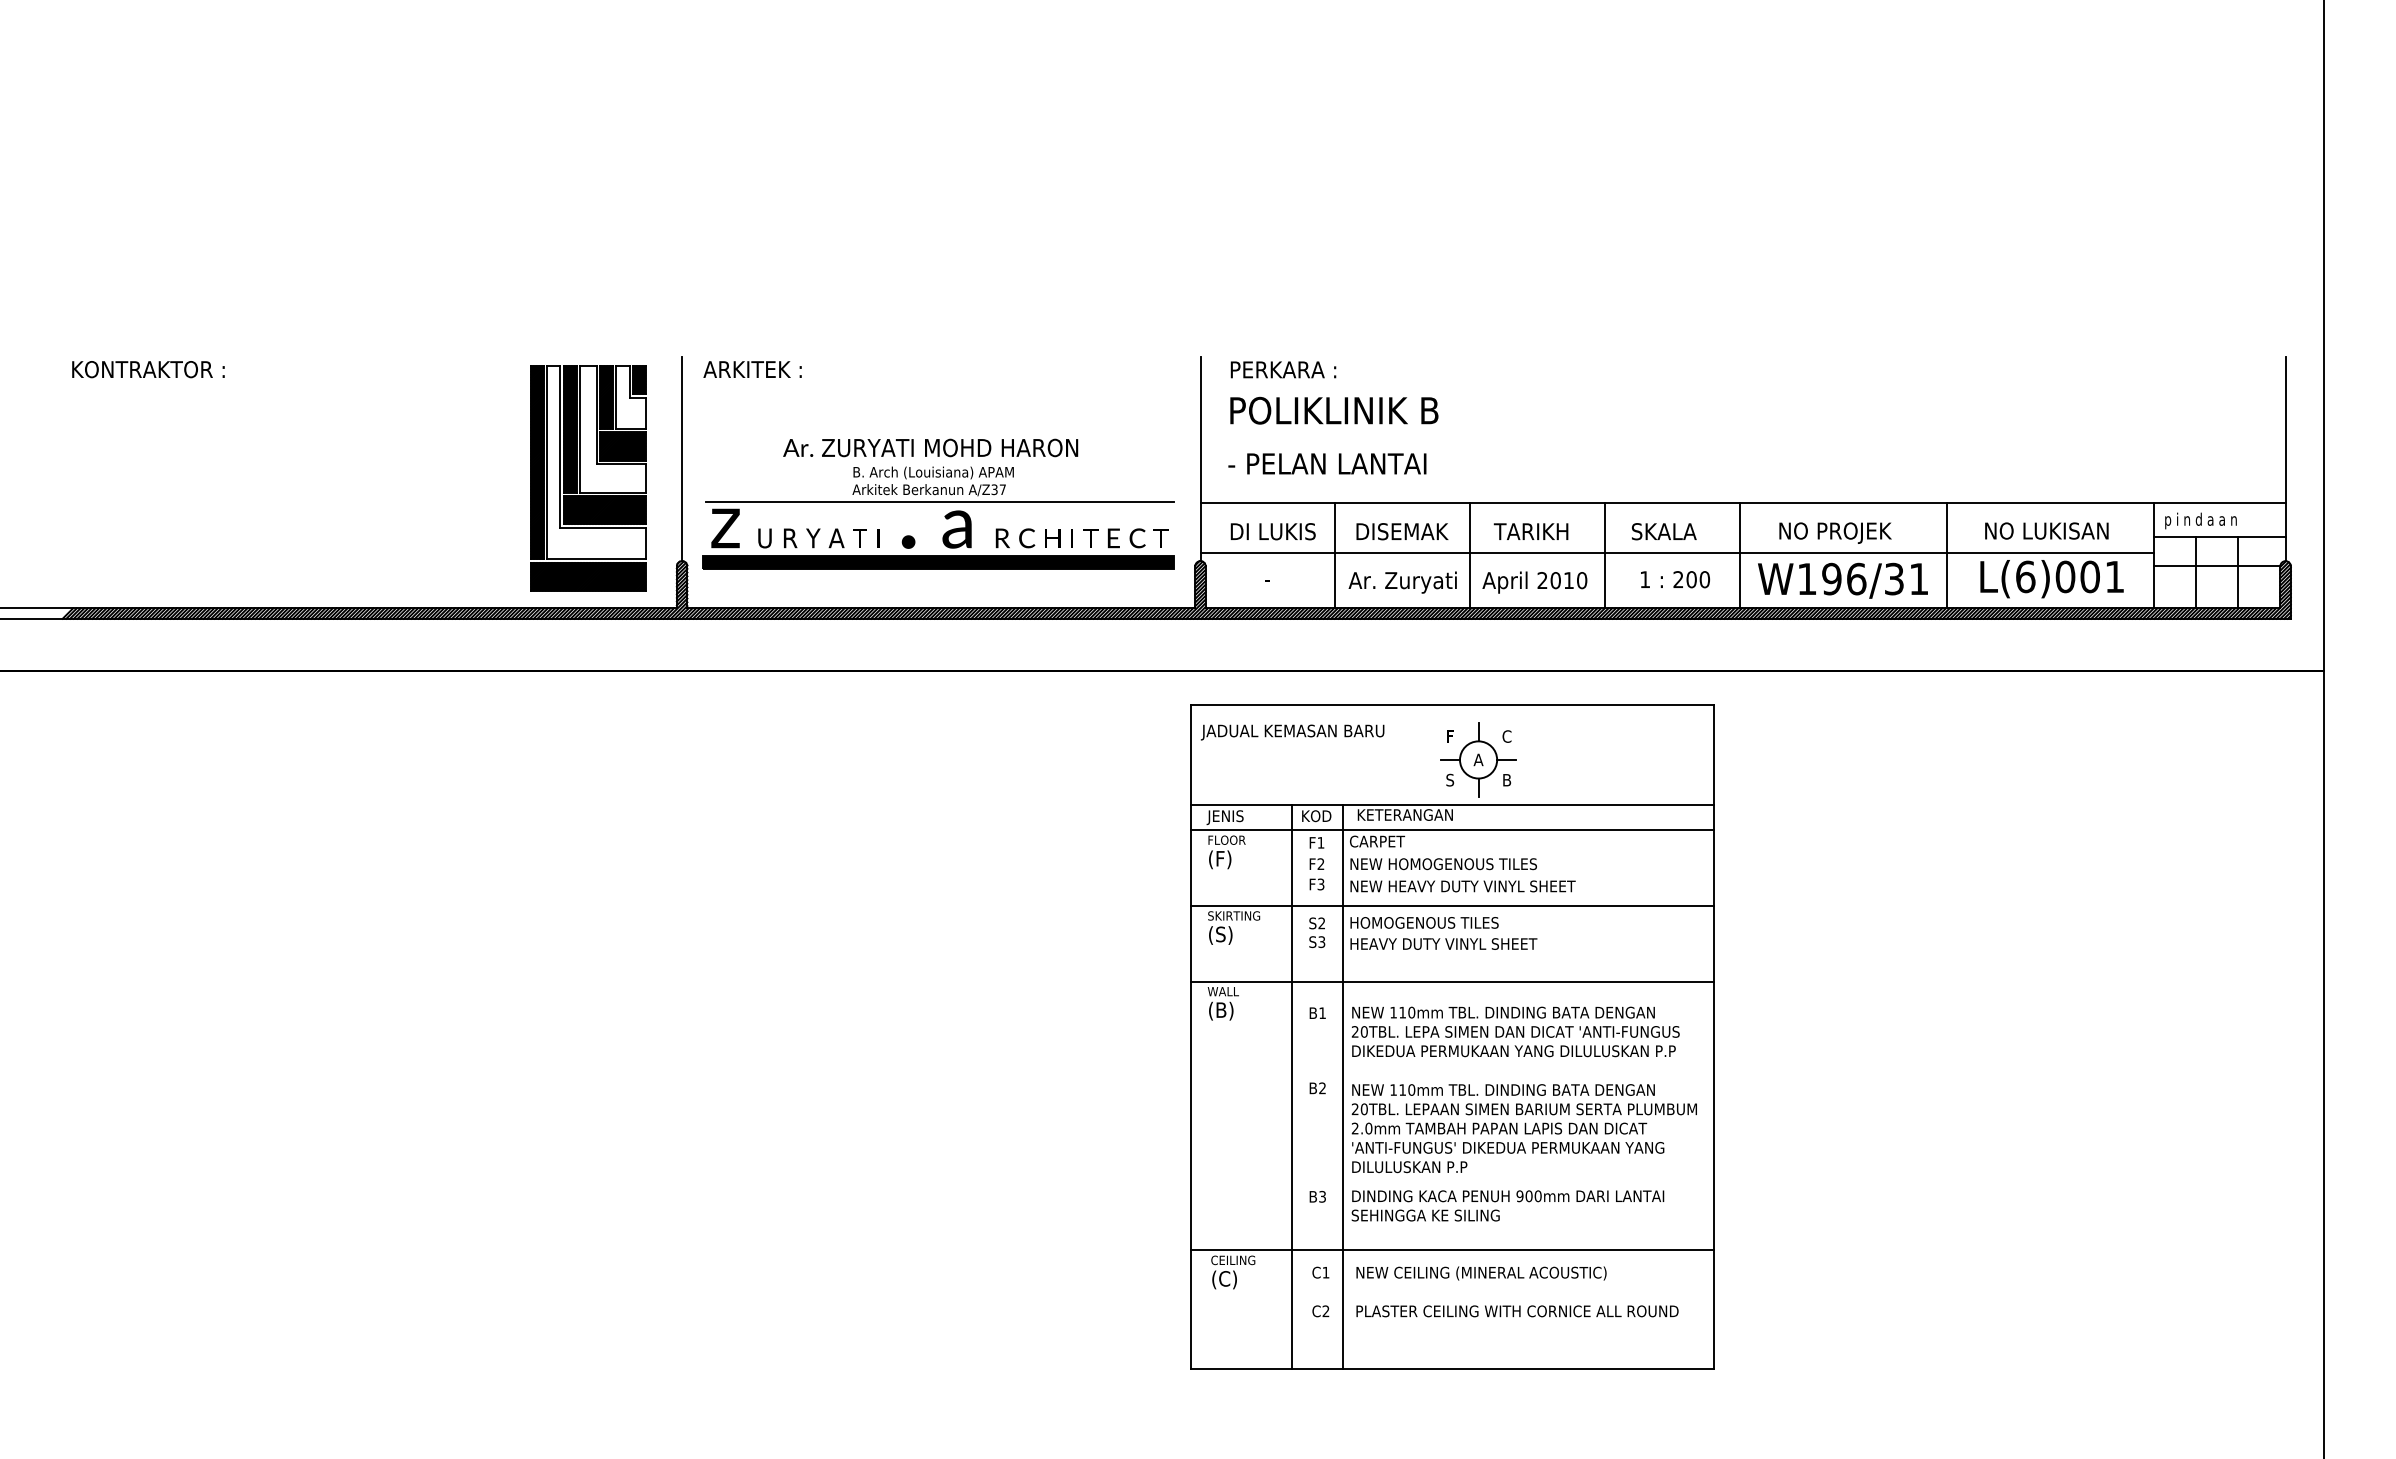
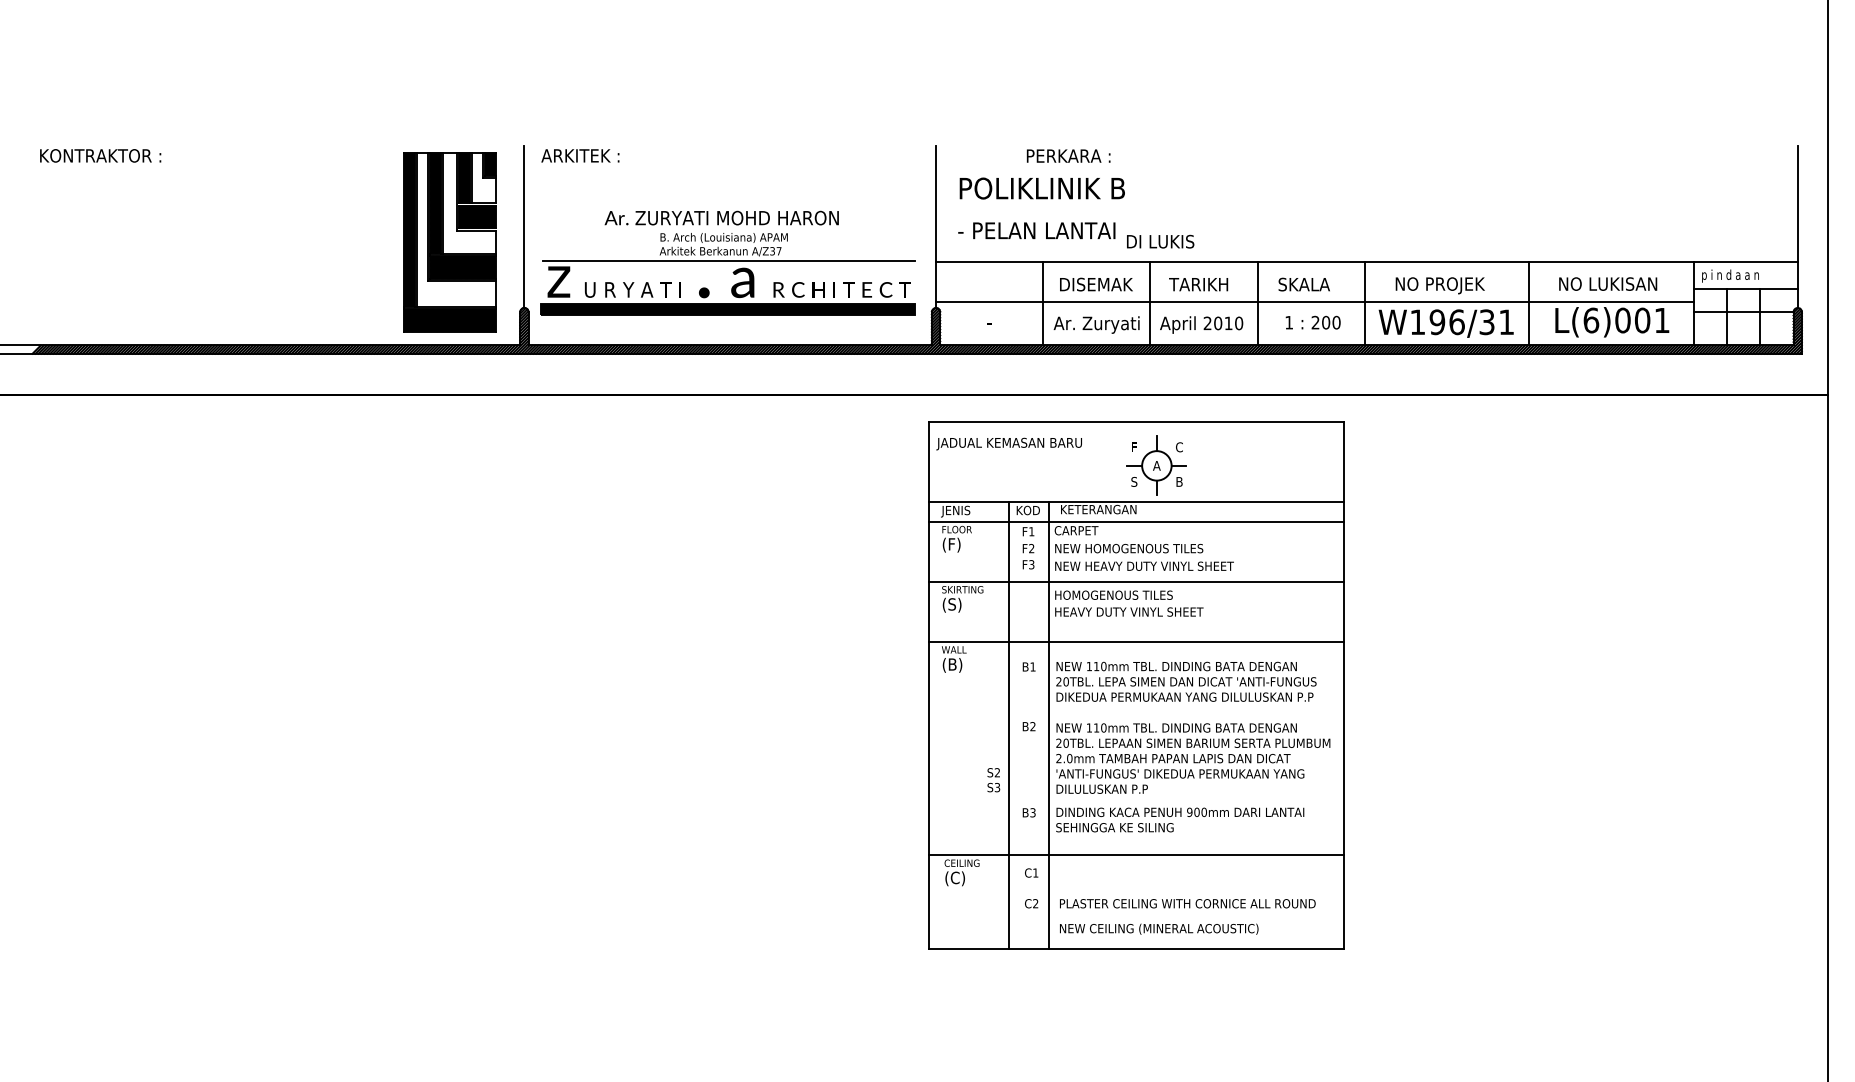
text: (1283, 369) -> (1068, 155), moved
text: (1272, 531) -> (1159, 241), moved
text: (1317, 932) -> (994, 779), moved
text: (1481, 1273) -> (1159, 929), moved

